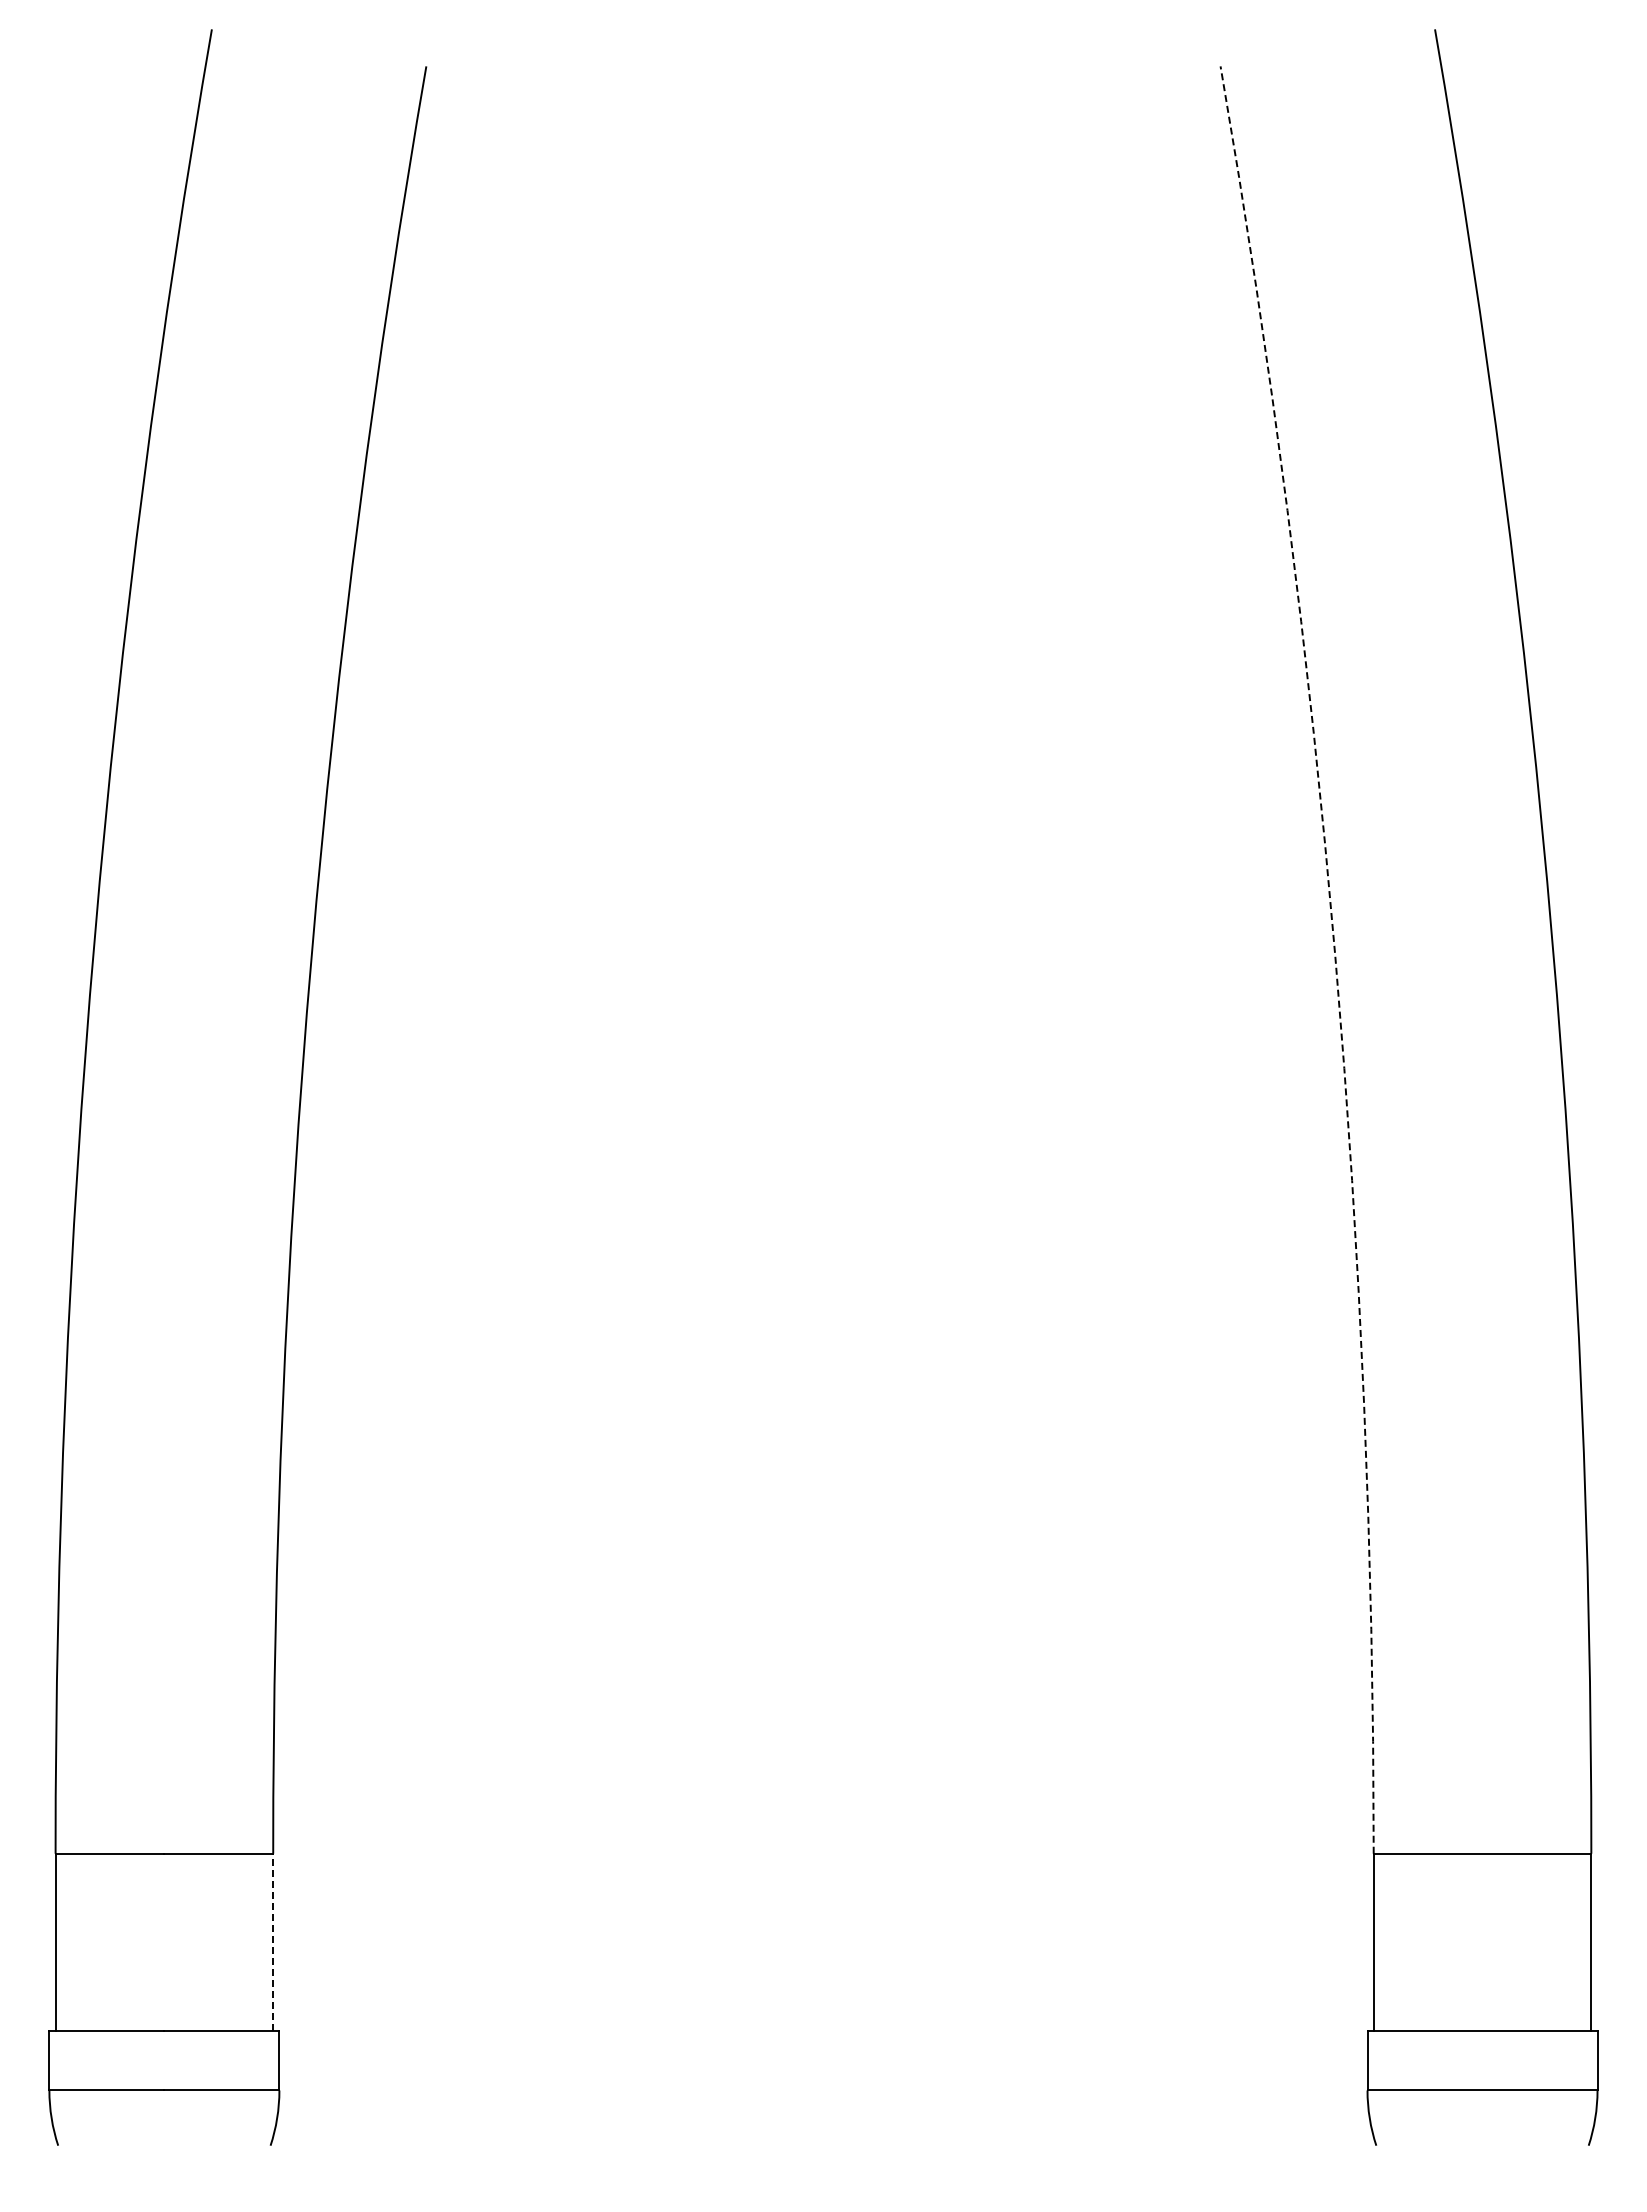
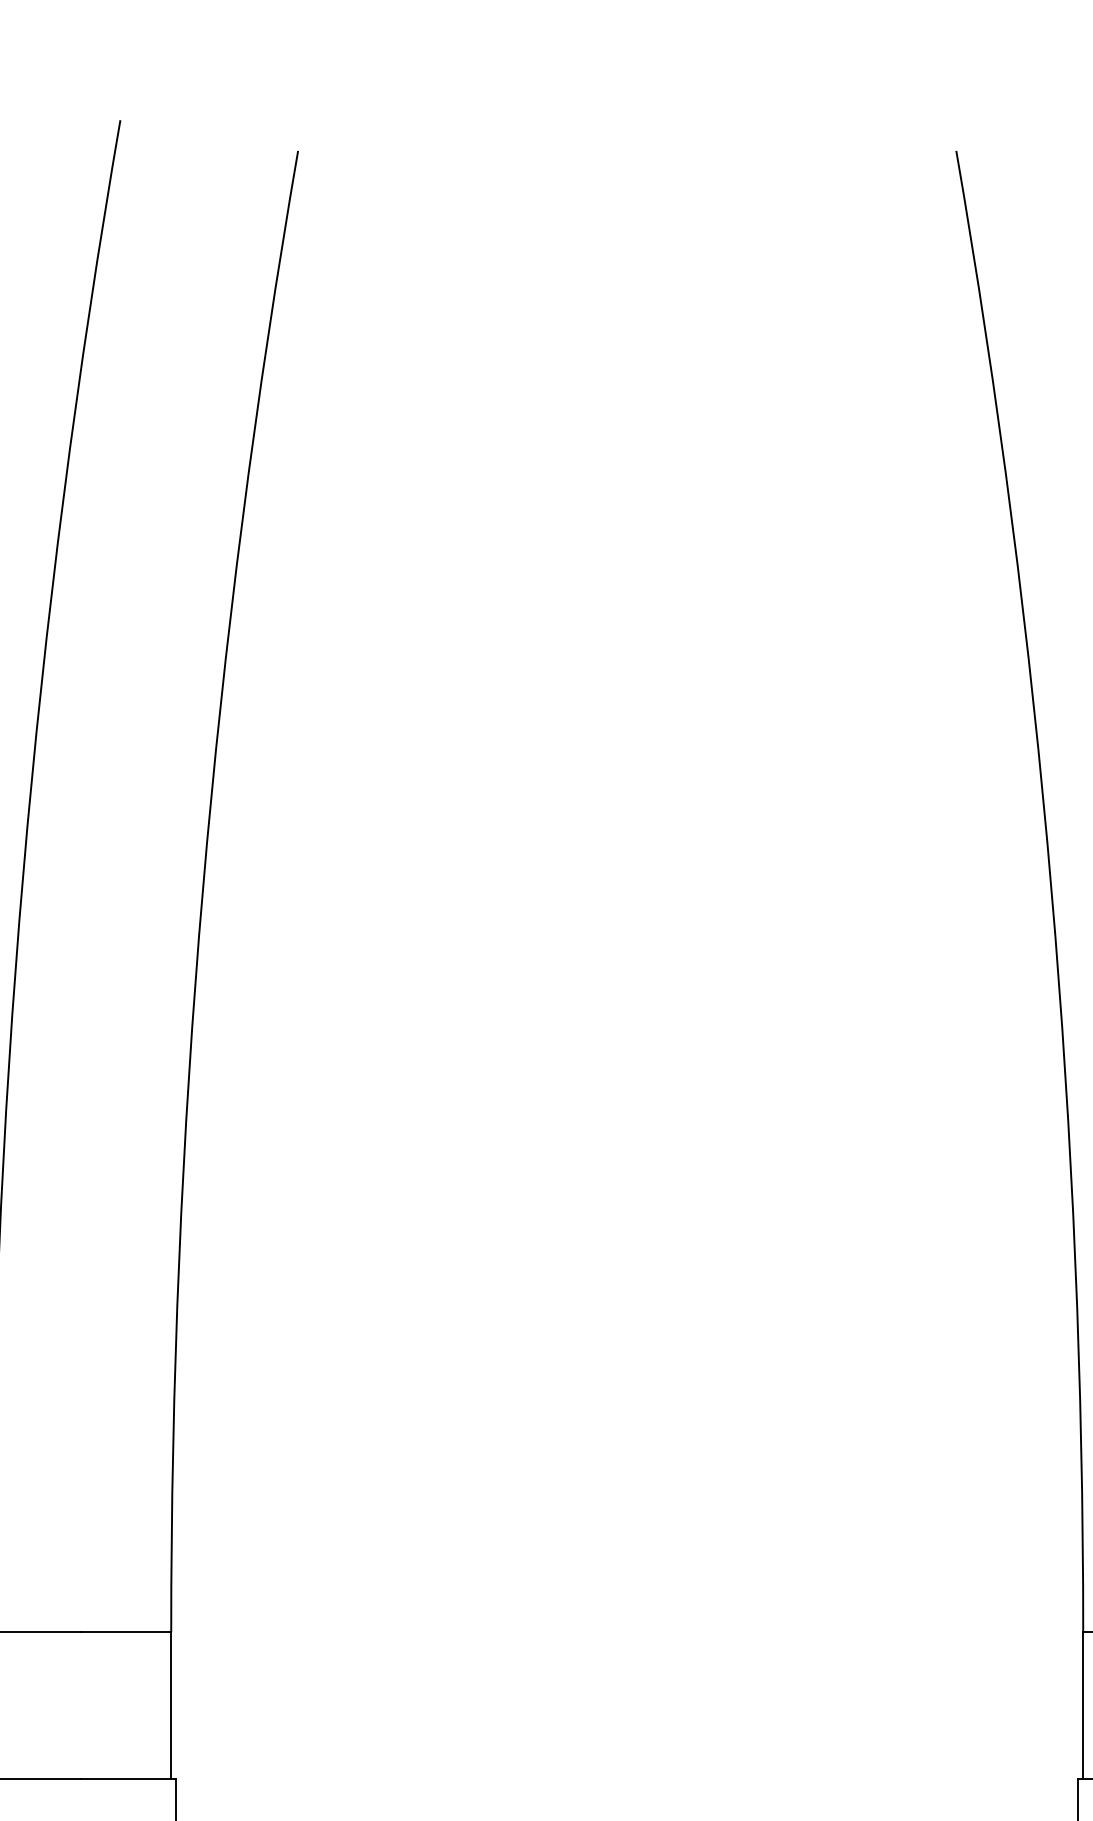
arc: (1335, 956) -> (1051, 888), dashed -> solid
line: (273, 1941) -> (171, 1704), dashed -> solid

